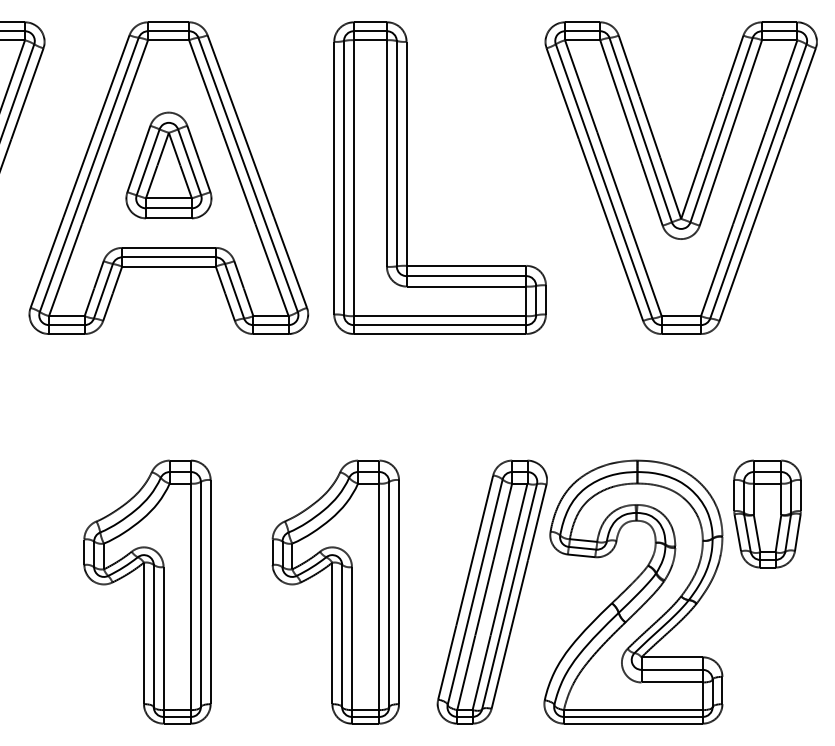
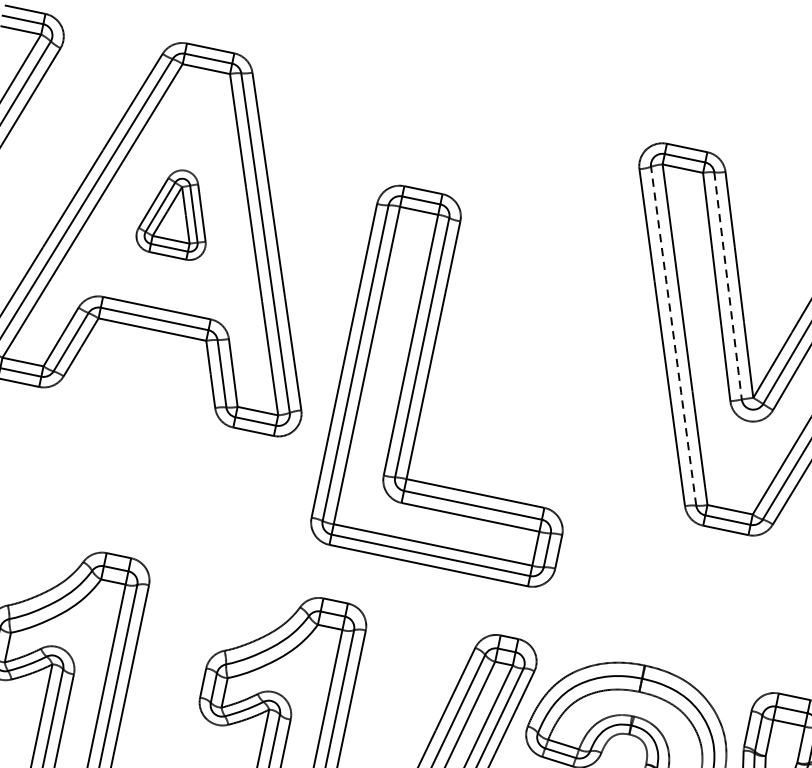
line: (640, 130) -> (727, 286), solid -> dashed
part: (168, 165) -> (176, 213), size x0.7
part: (407, 177) -> (428, 377), moved
line: (603, 180) -> (673, 335), solid -> dashed

